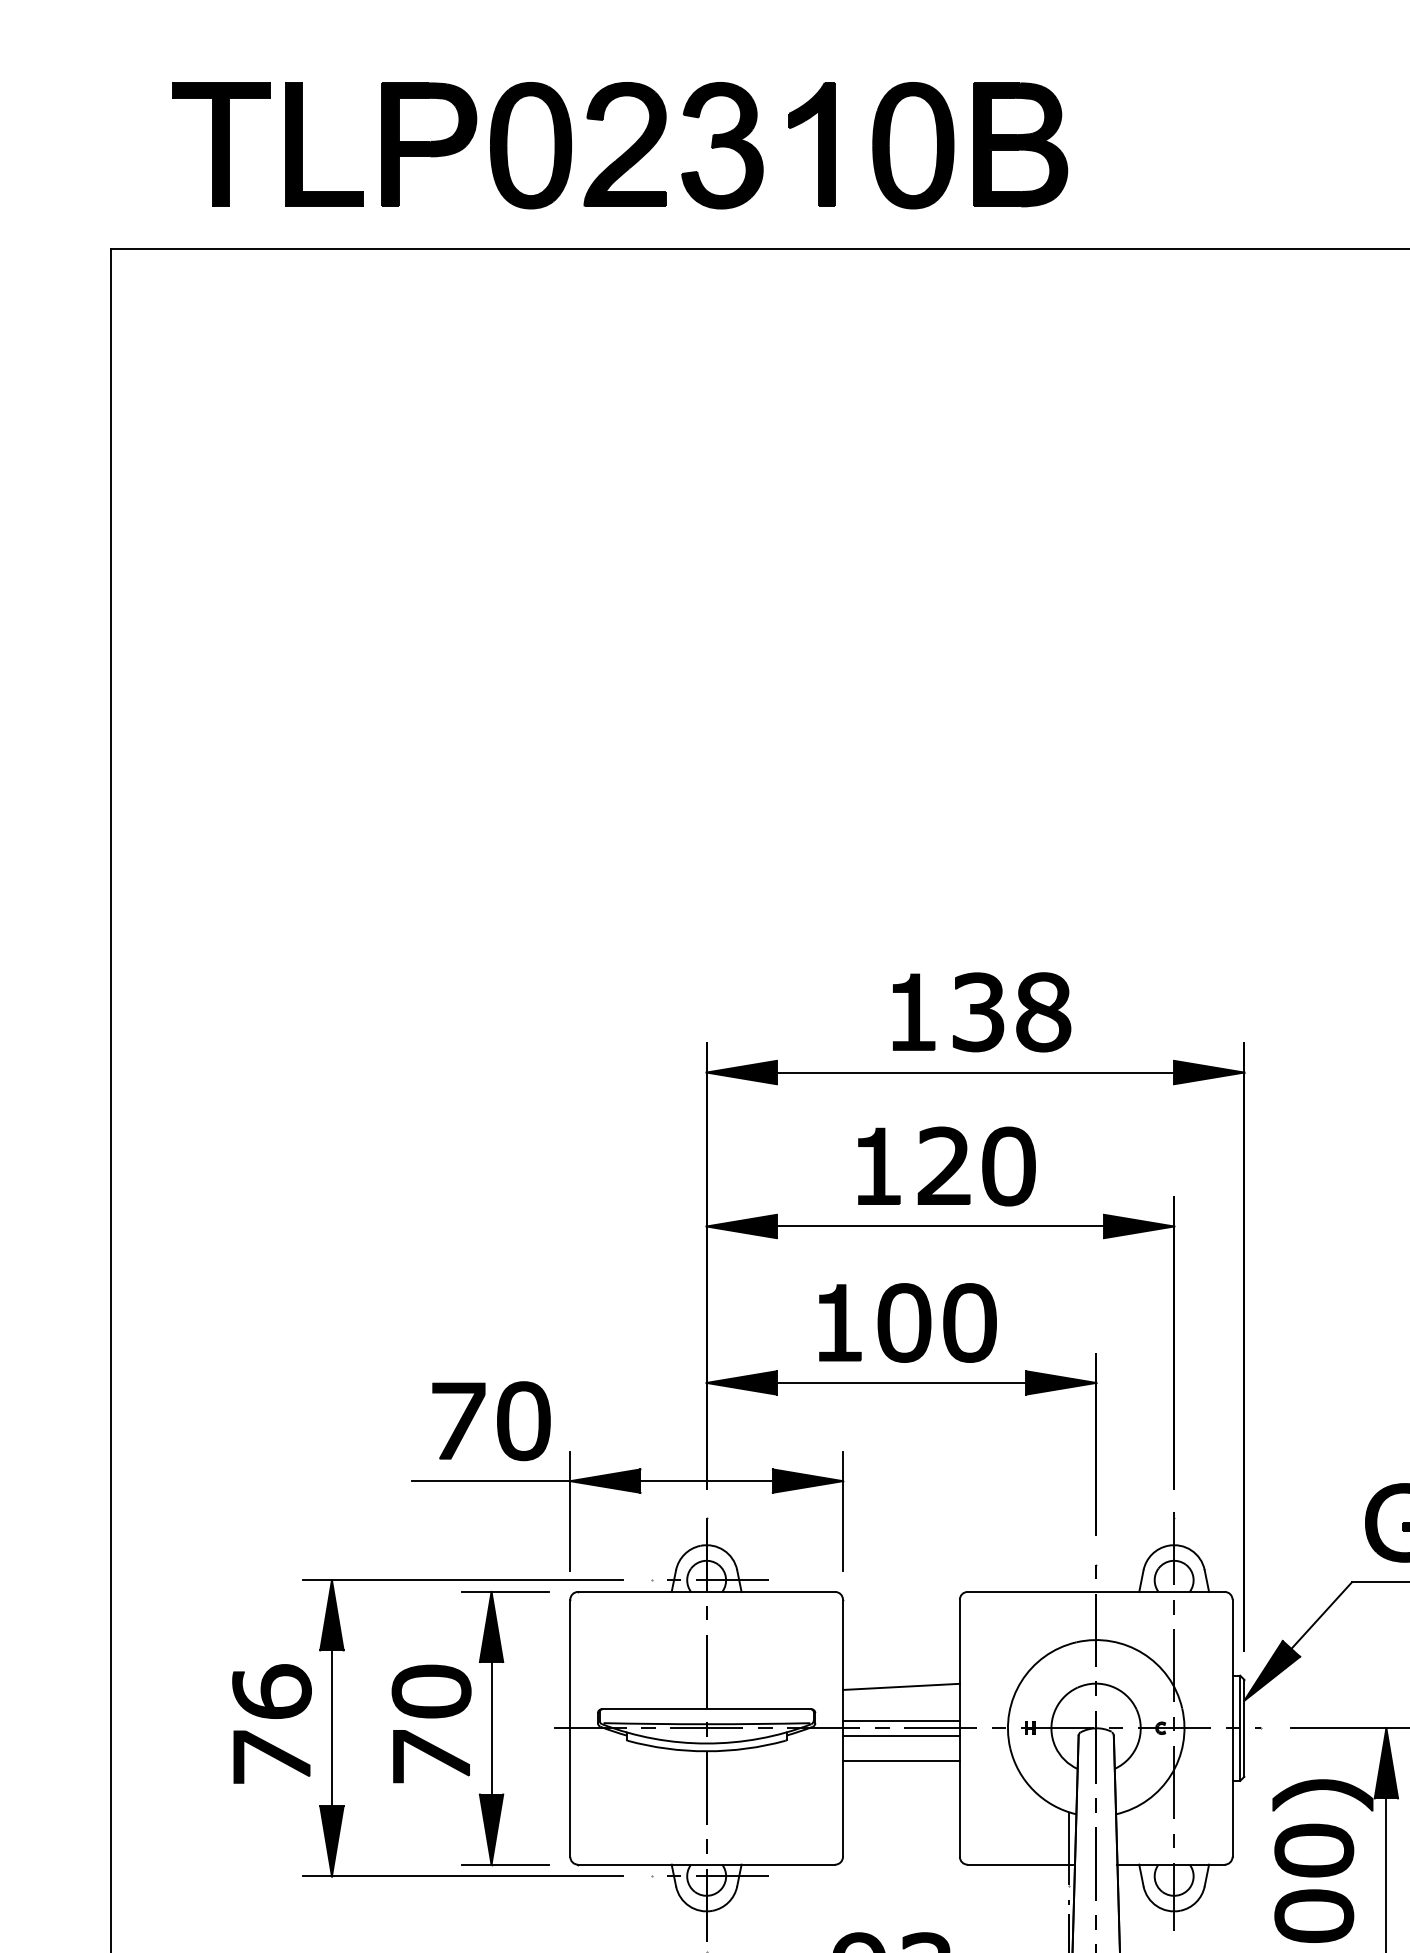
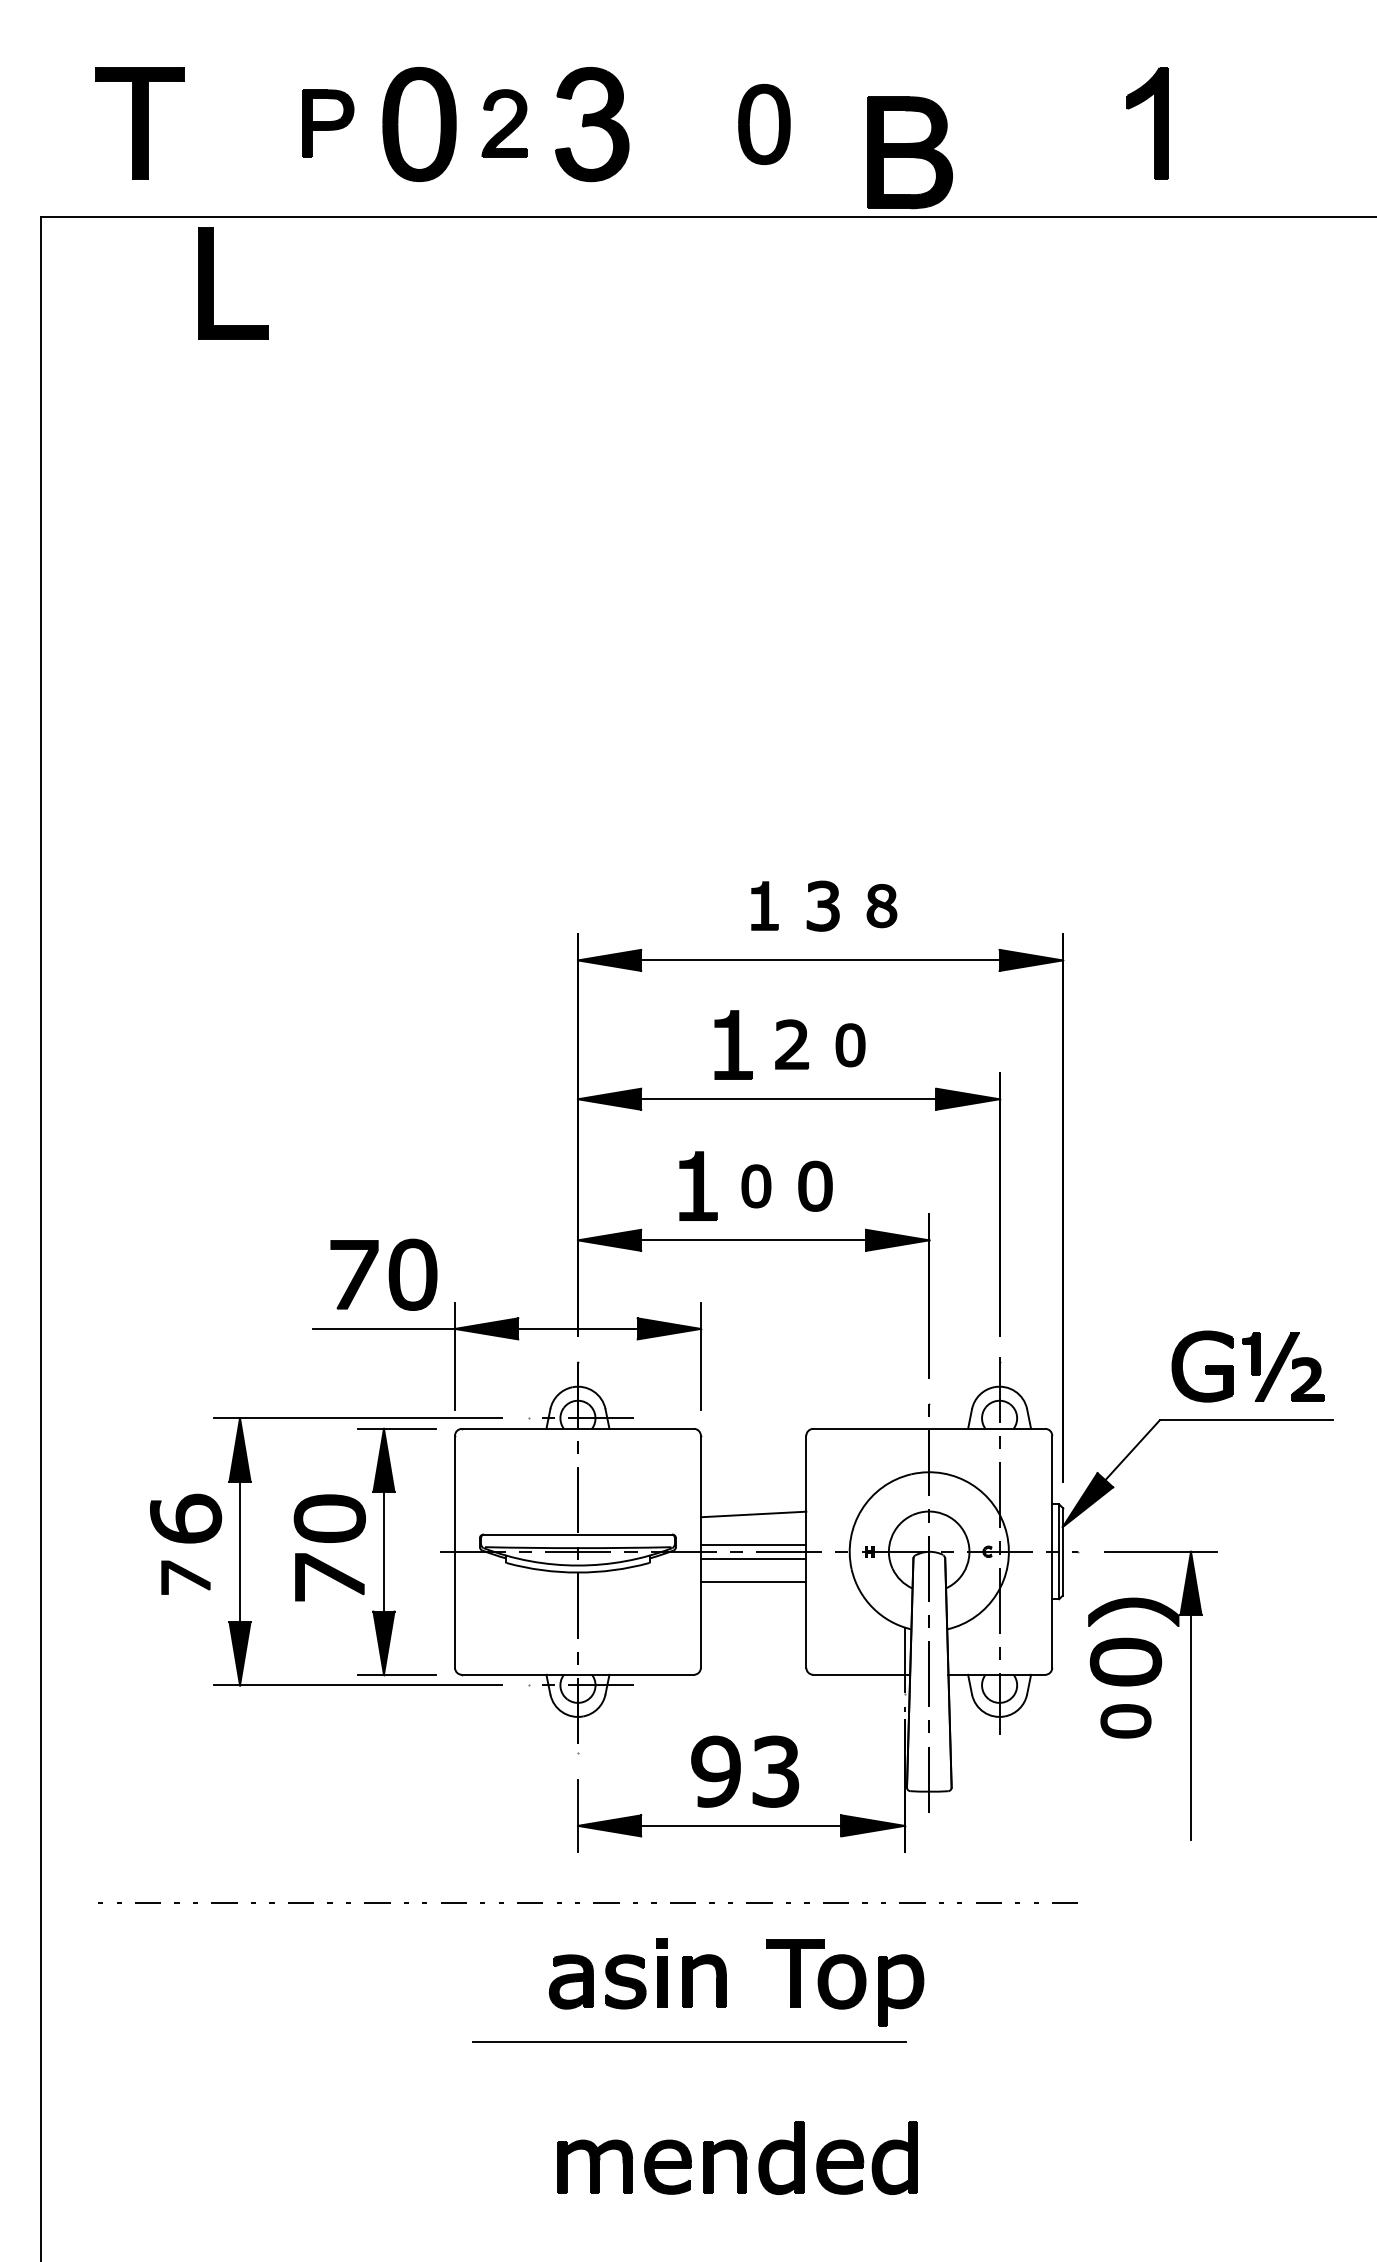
part: (302, 144) -> (213, 283), moved
part: (430, 144) -> (328, 123), size x0.6
part: (625, 144) -> (504, 123), size x0.6
part: (819, 144) -> (1154, 123), moved
part: (1019, 144) -> (909, 152), moved
part: (913, 145) -> (764, 124), size x0.7
part: (913, 1011) -> (764, 905), size x0.7
part: (1043, 1011) -> (881, 905), size x0.6
part: (978, 1012) -> (823, 906), size x0.7
part: (943, 1165) -> (791, 1044), size x0.7
part: (1008, 1166) -> (850, 1045), size x0.6
part: (904, 1323) -> (756, 1186), size x0.6
part: (970, 1323) -> (815, 1186), size x0.7
part: (271, 1756) -> (185, 1577), size x0.7
part: (1313, 1916) -> (1125, 1721), size x0.7

